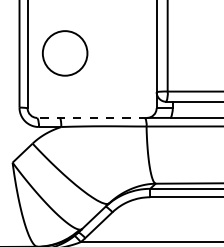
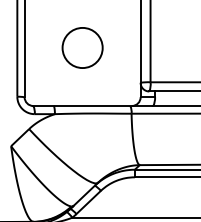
circle: (65, 53) -> (82, 48), moved
line: (92, 117) -> (82, 105), dashed -> solid

